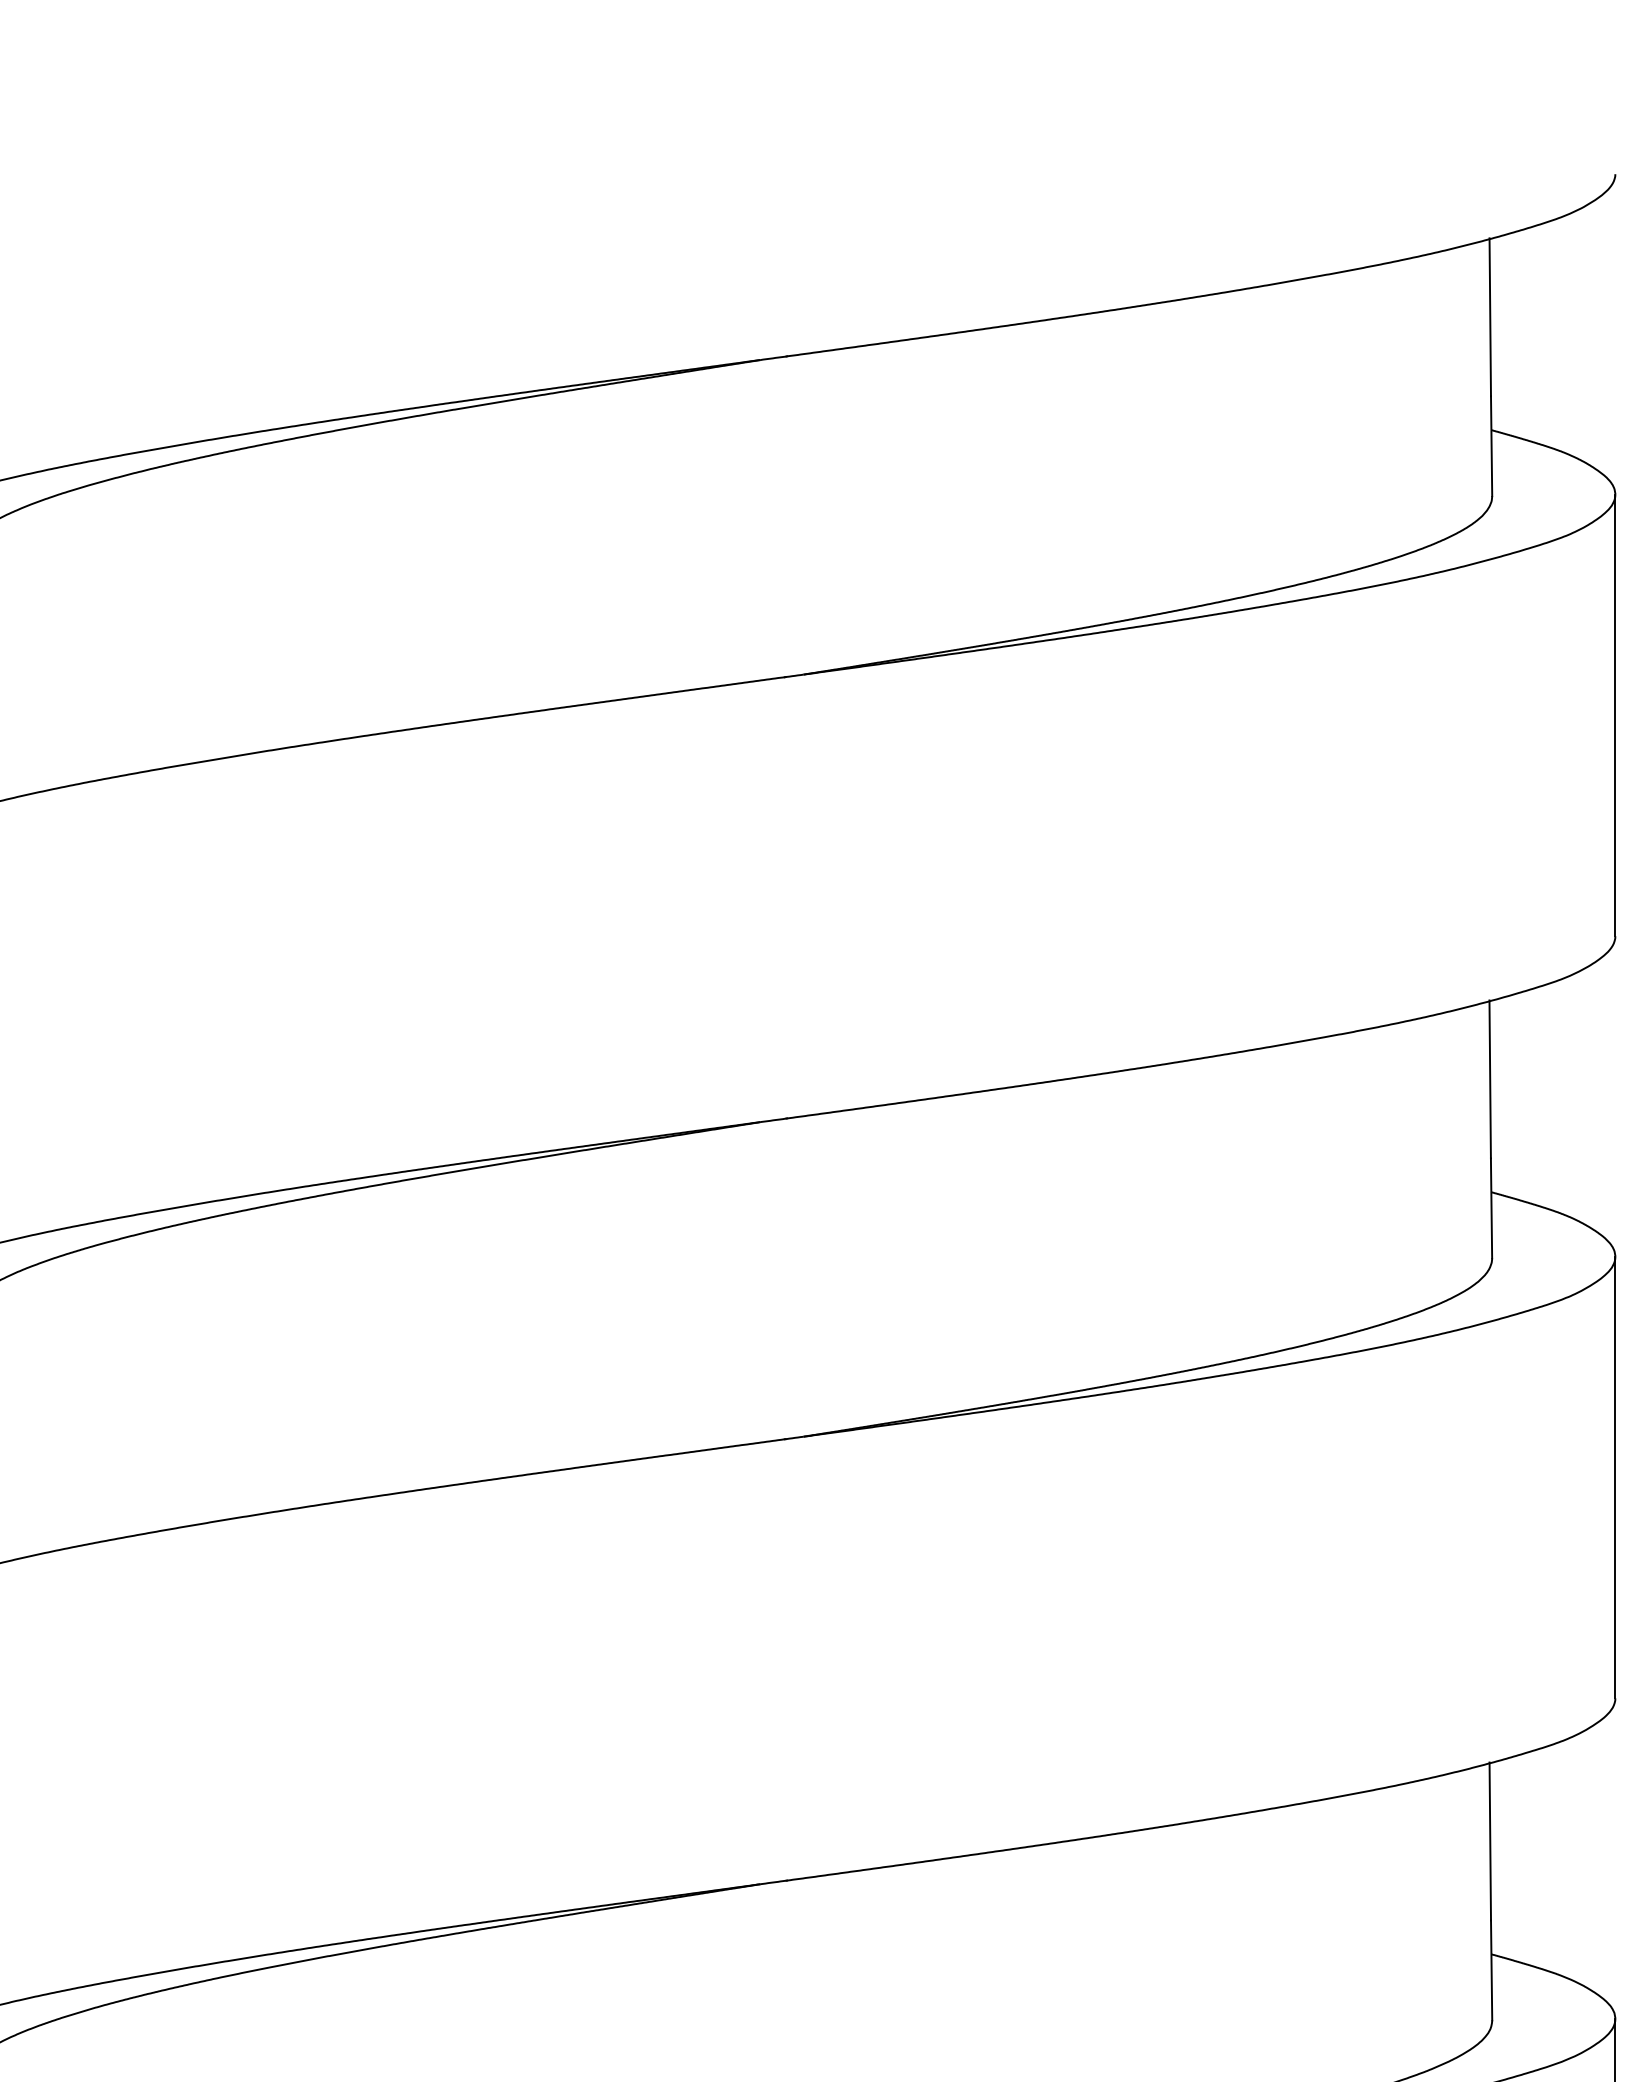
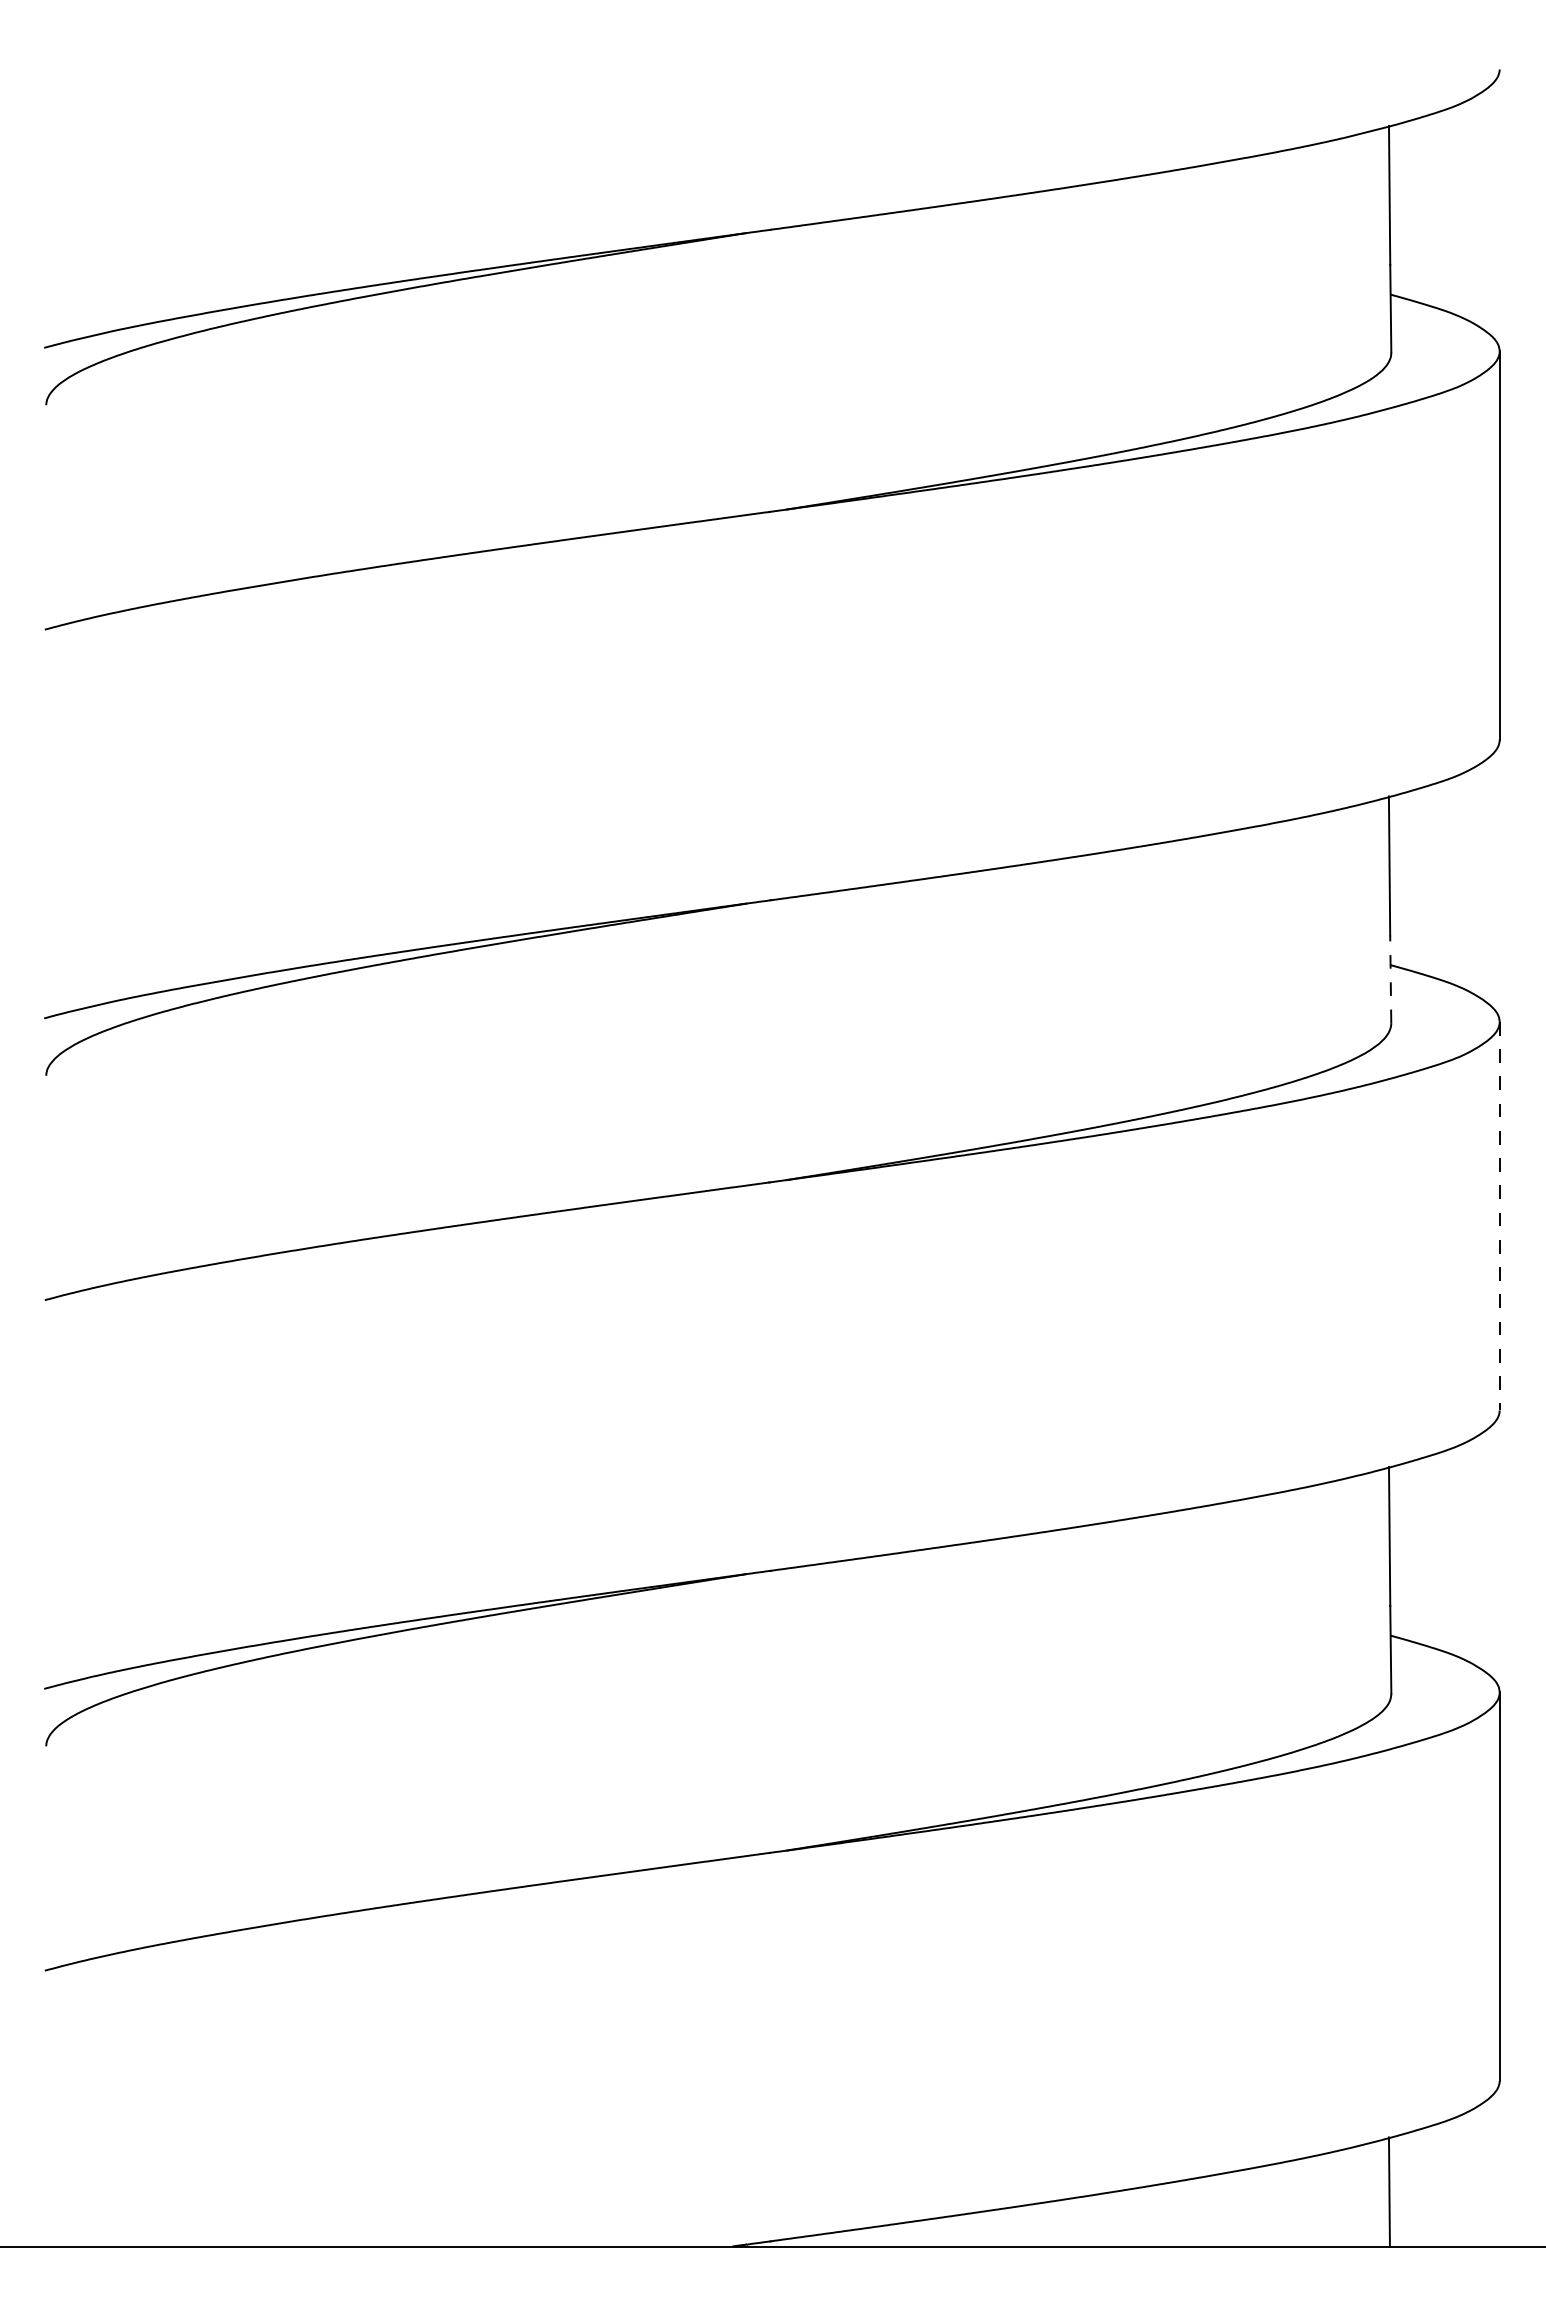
line: (1491, 1208) -> (1390, 979), solid -> dashed
line: (1615, 1477) -> (1499, 1216), solid -> dashed

